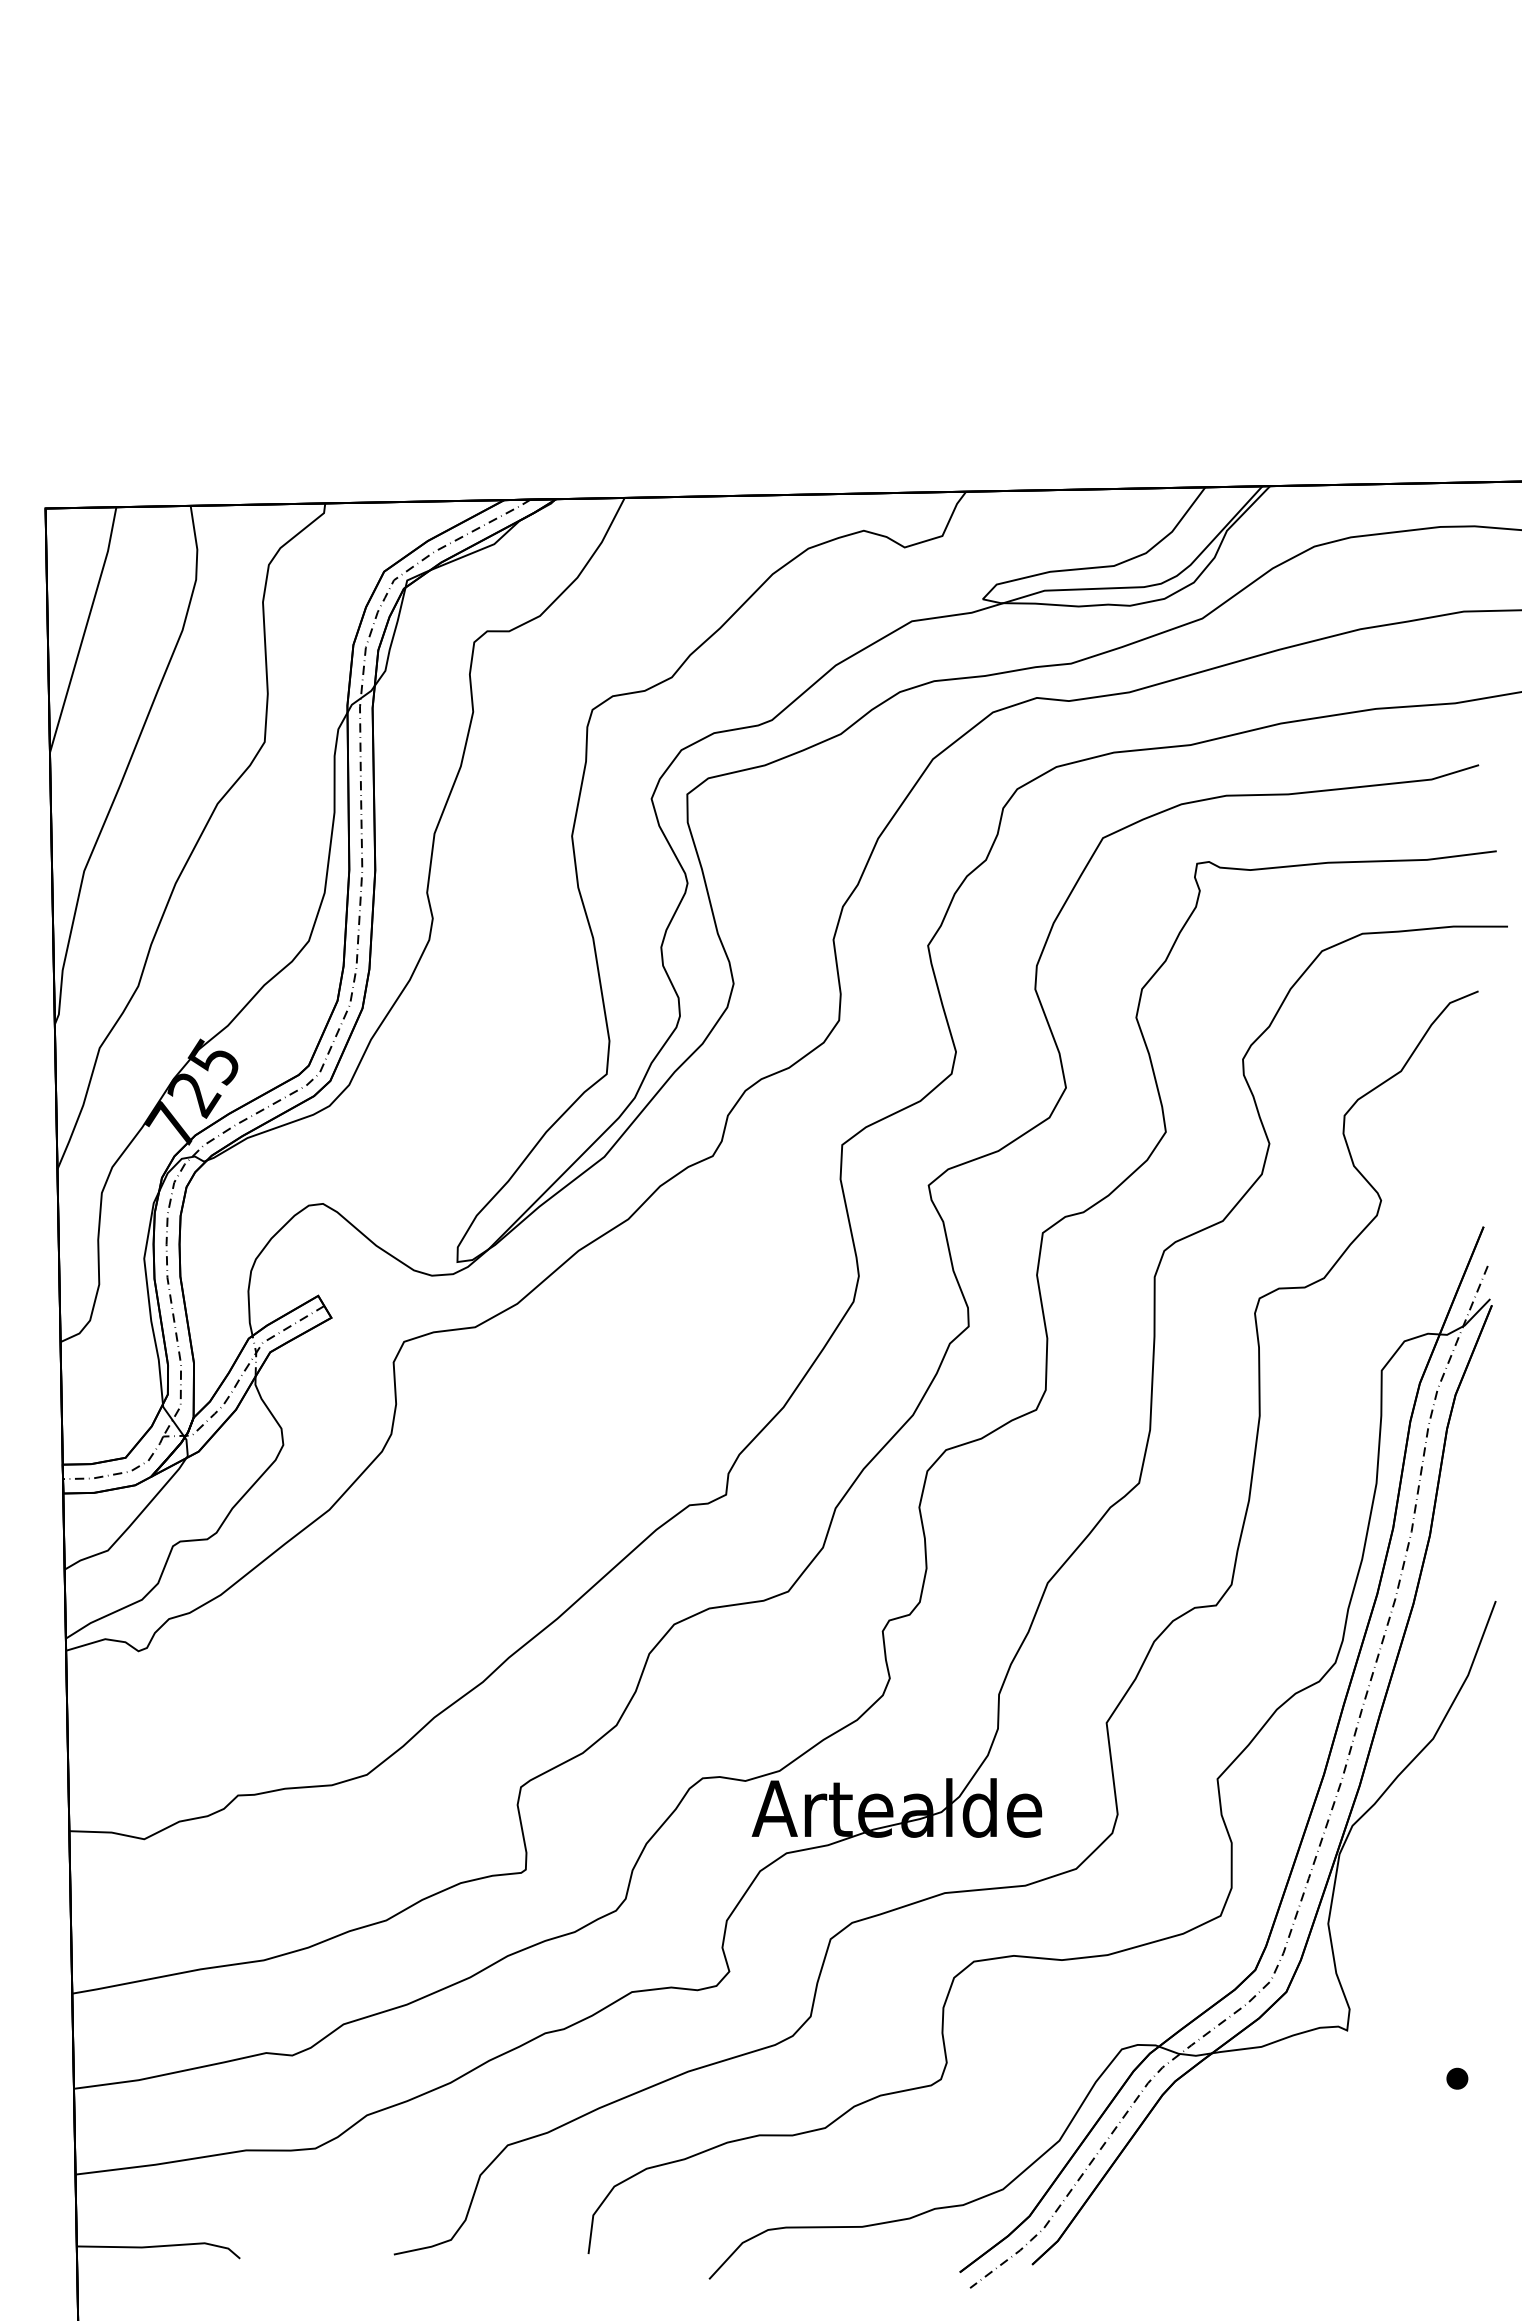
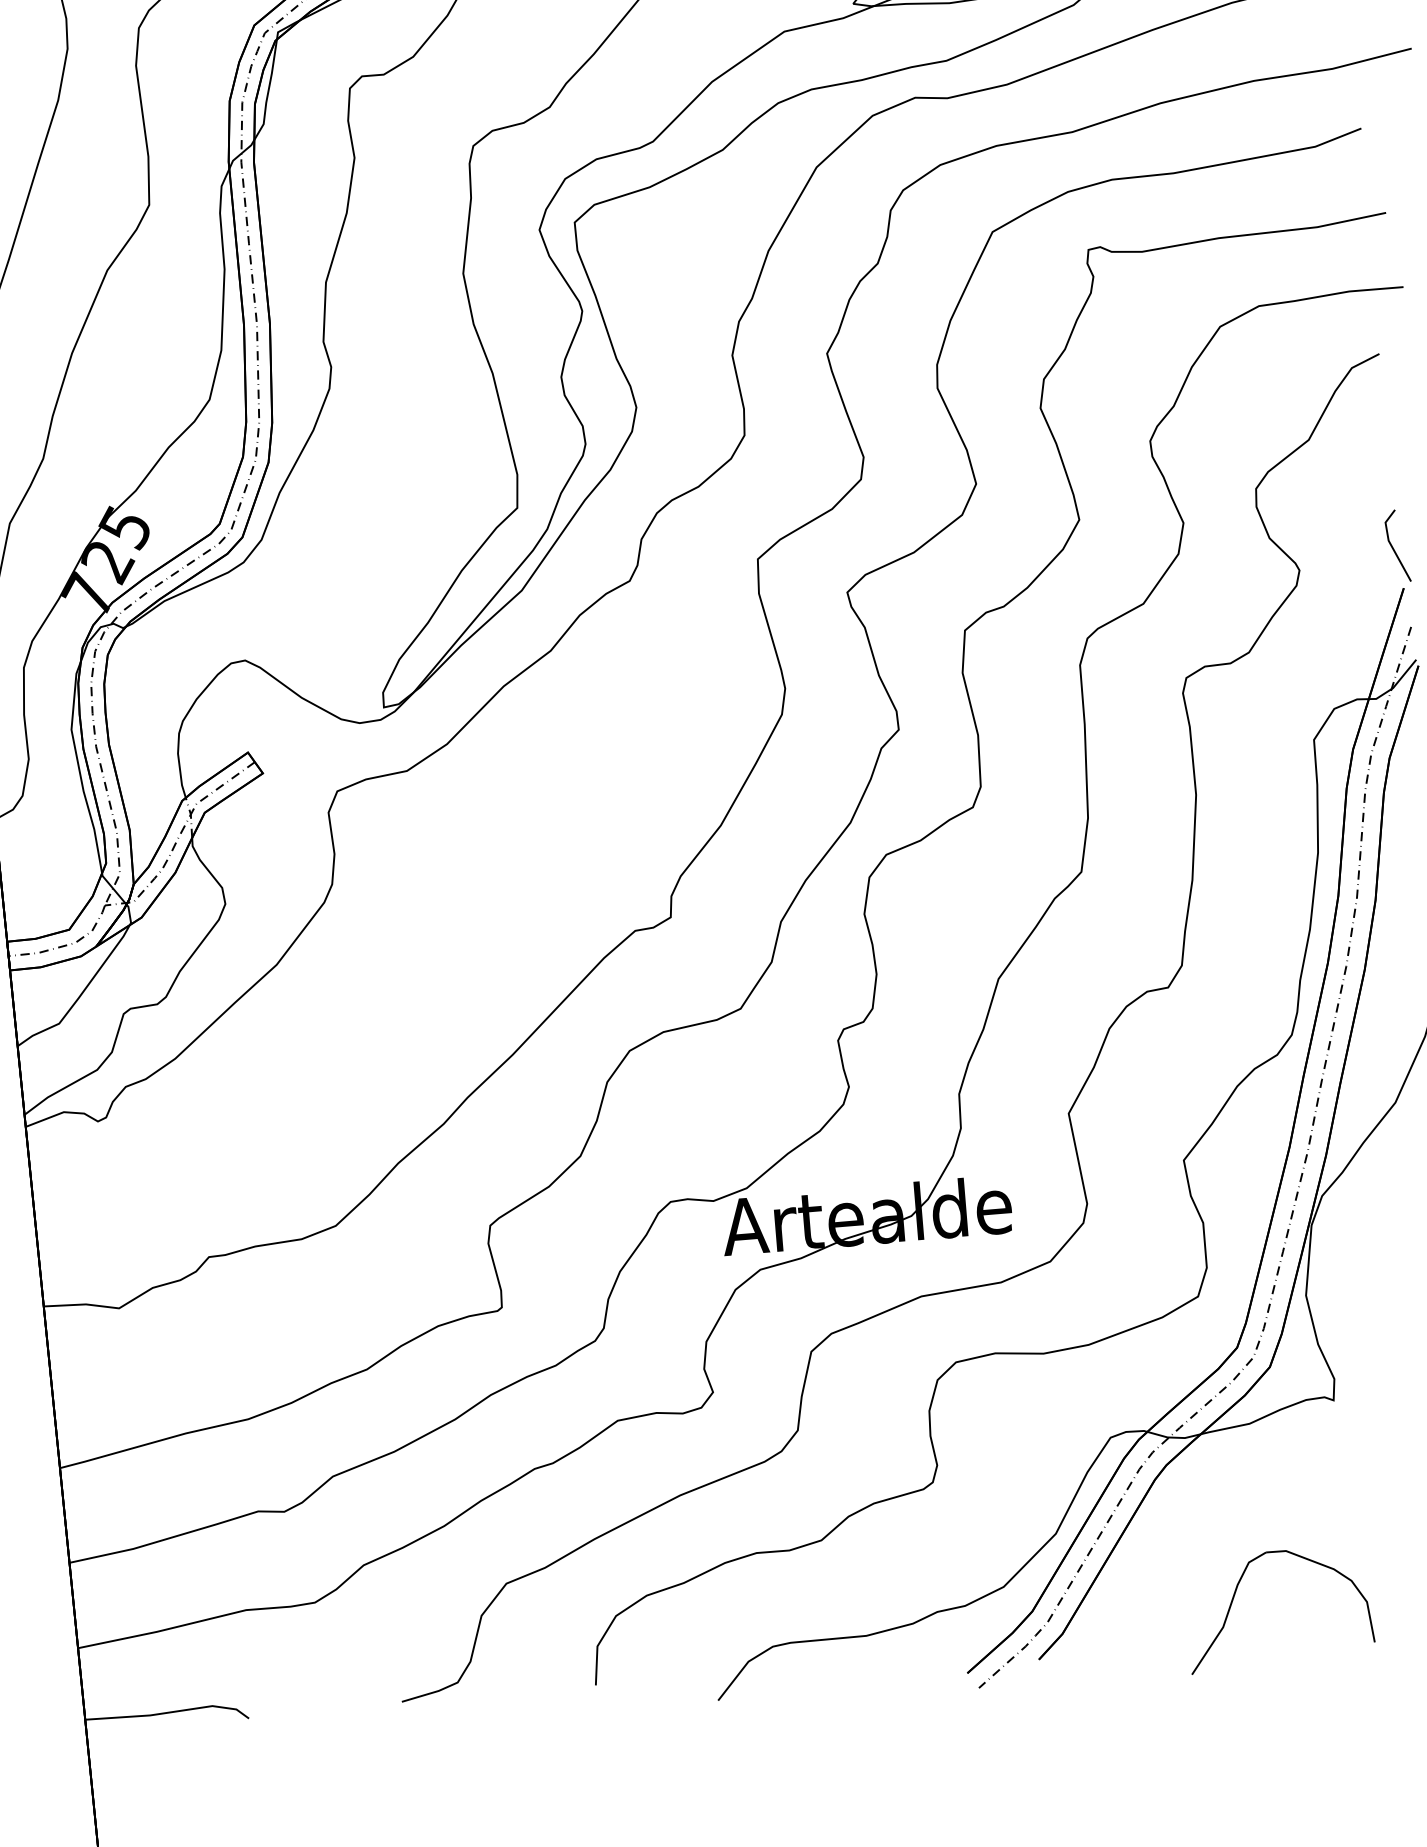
line: (1477, 1186) -> (1394, 548), added
part: (1233, 2216) -> (1235, 1595), added

